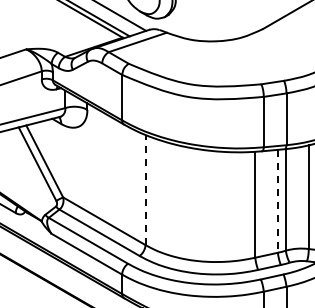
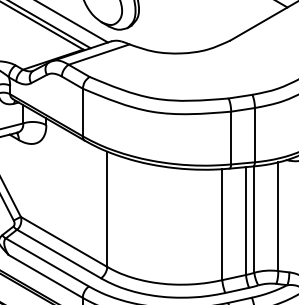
line: (145, 189) -> (107, 208), dashed -> solid
line: (277, 201) -> (245, 221), dashed -> solid

